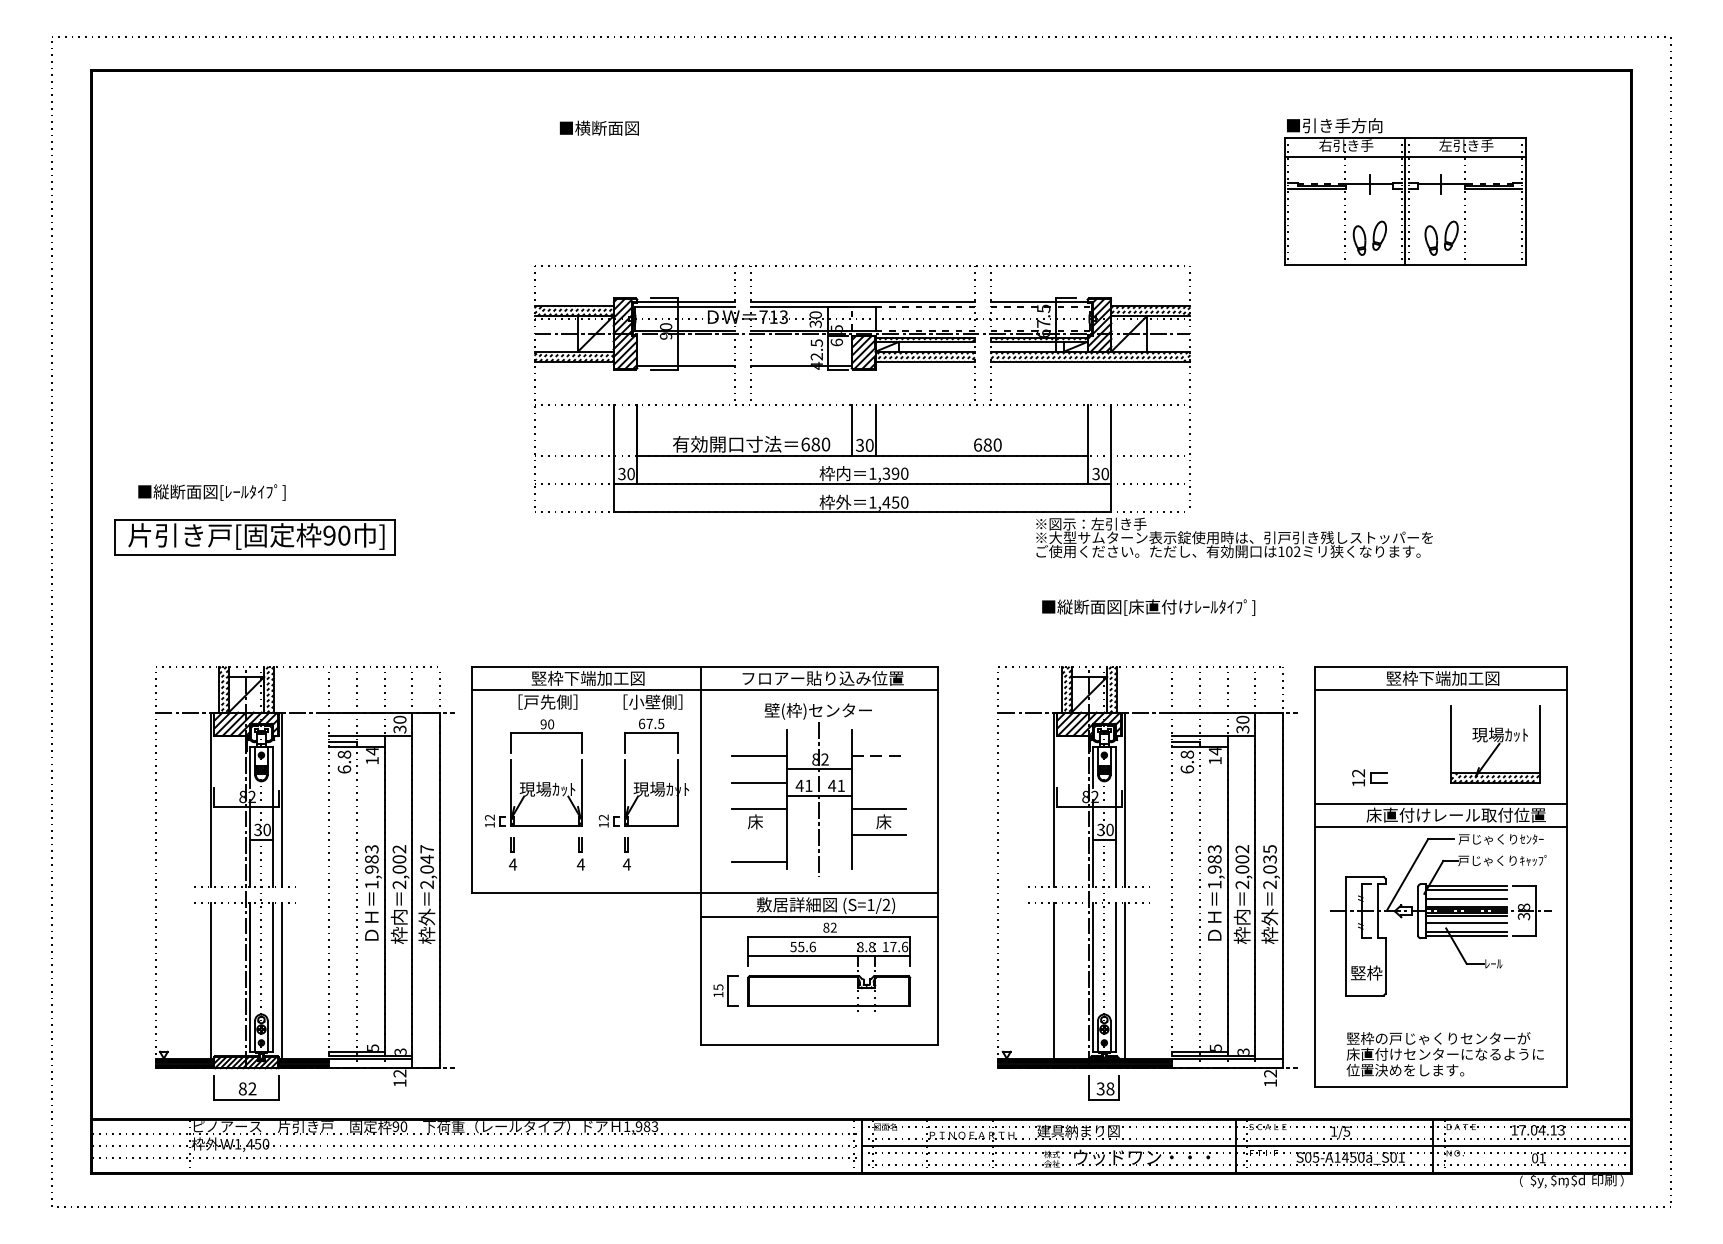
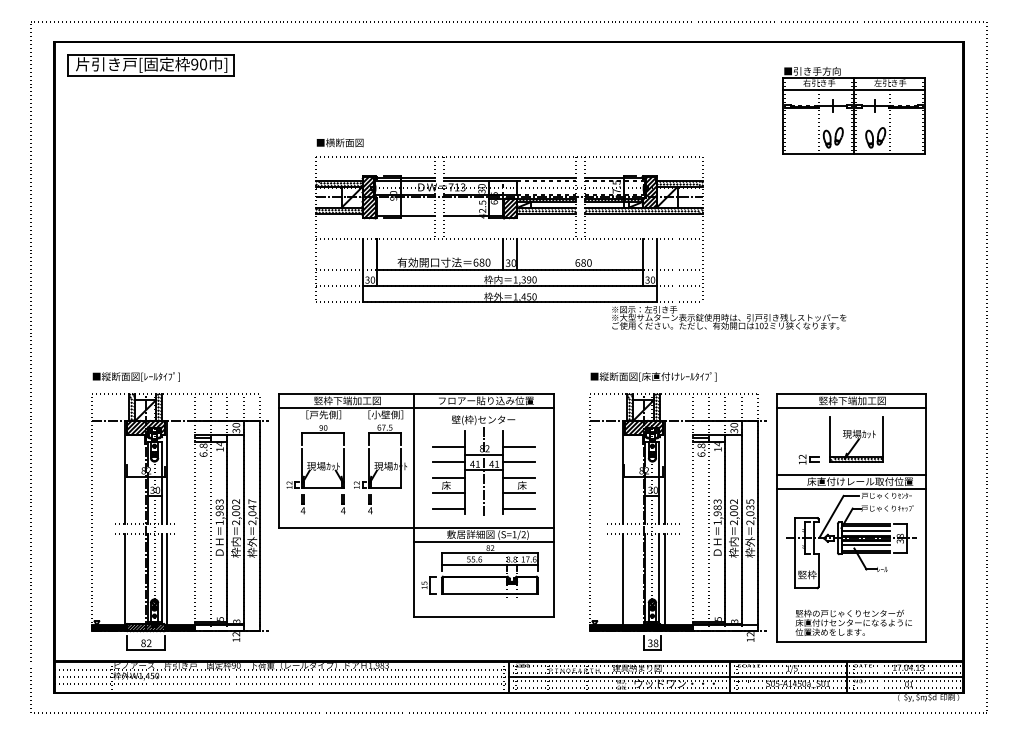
text: (598, 127) -> (339, 142), moved
part: (1404, 192) -> (853, 110), moved
text: (210, 491) -> (135, 376), moved
part: (254, 537) -> (150, 65), moved
text: (1148, 606) -> (653, 376), moved
part: (1495, 743) -> (856, 439), moved
line: (879, 755) -> (519, 446), dashed -> solid
line: (879, 782) -> (519, 462), added
line: (759, 835) -> (448, 493), added
line: (879, 862) -> (519, 509), added

